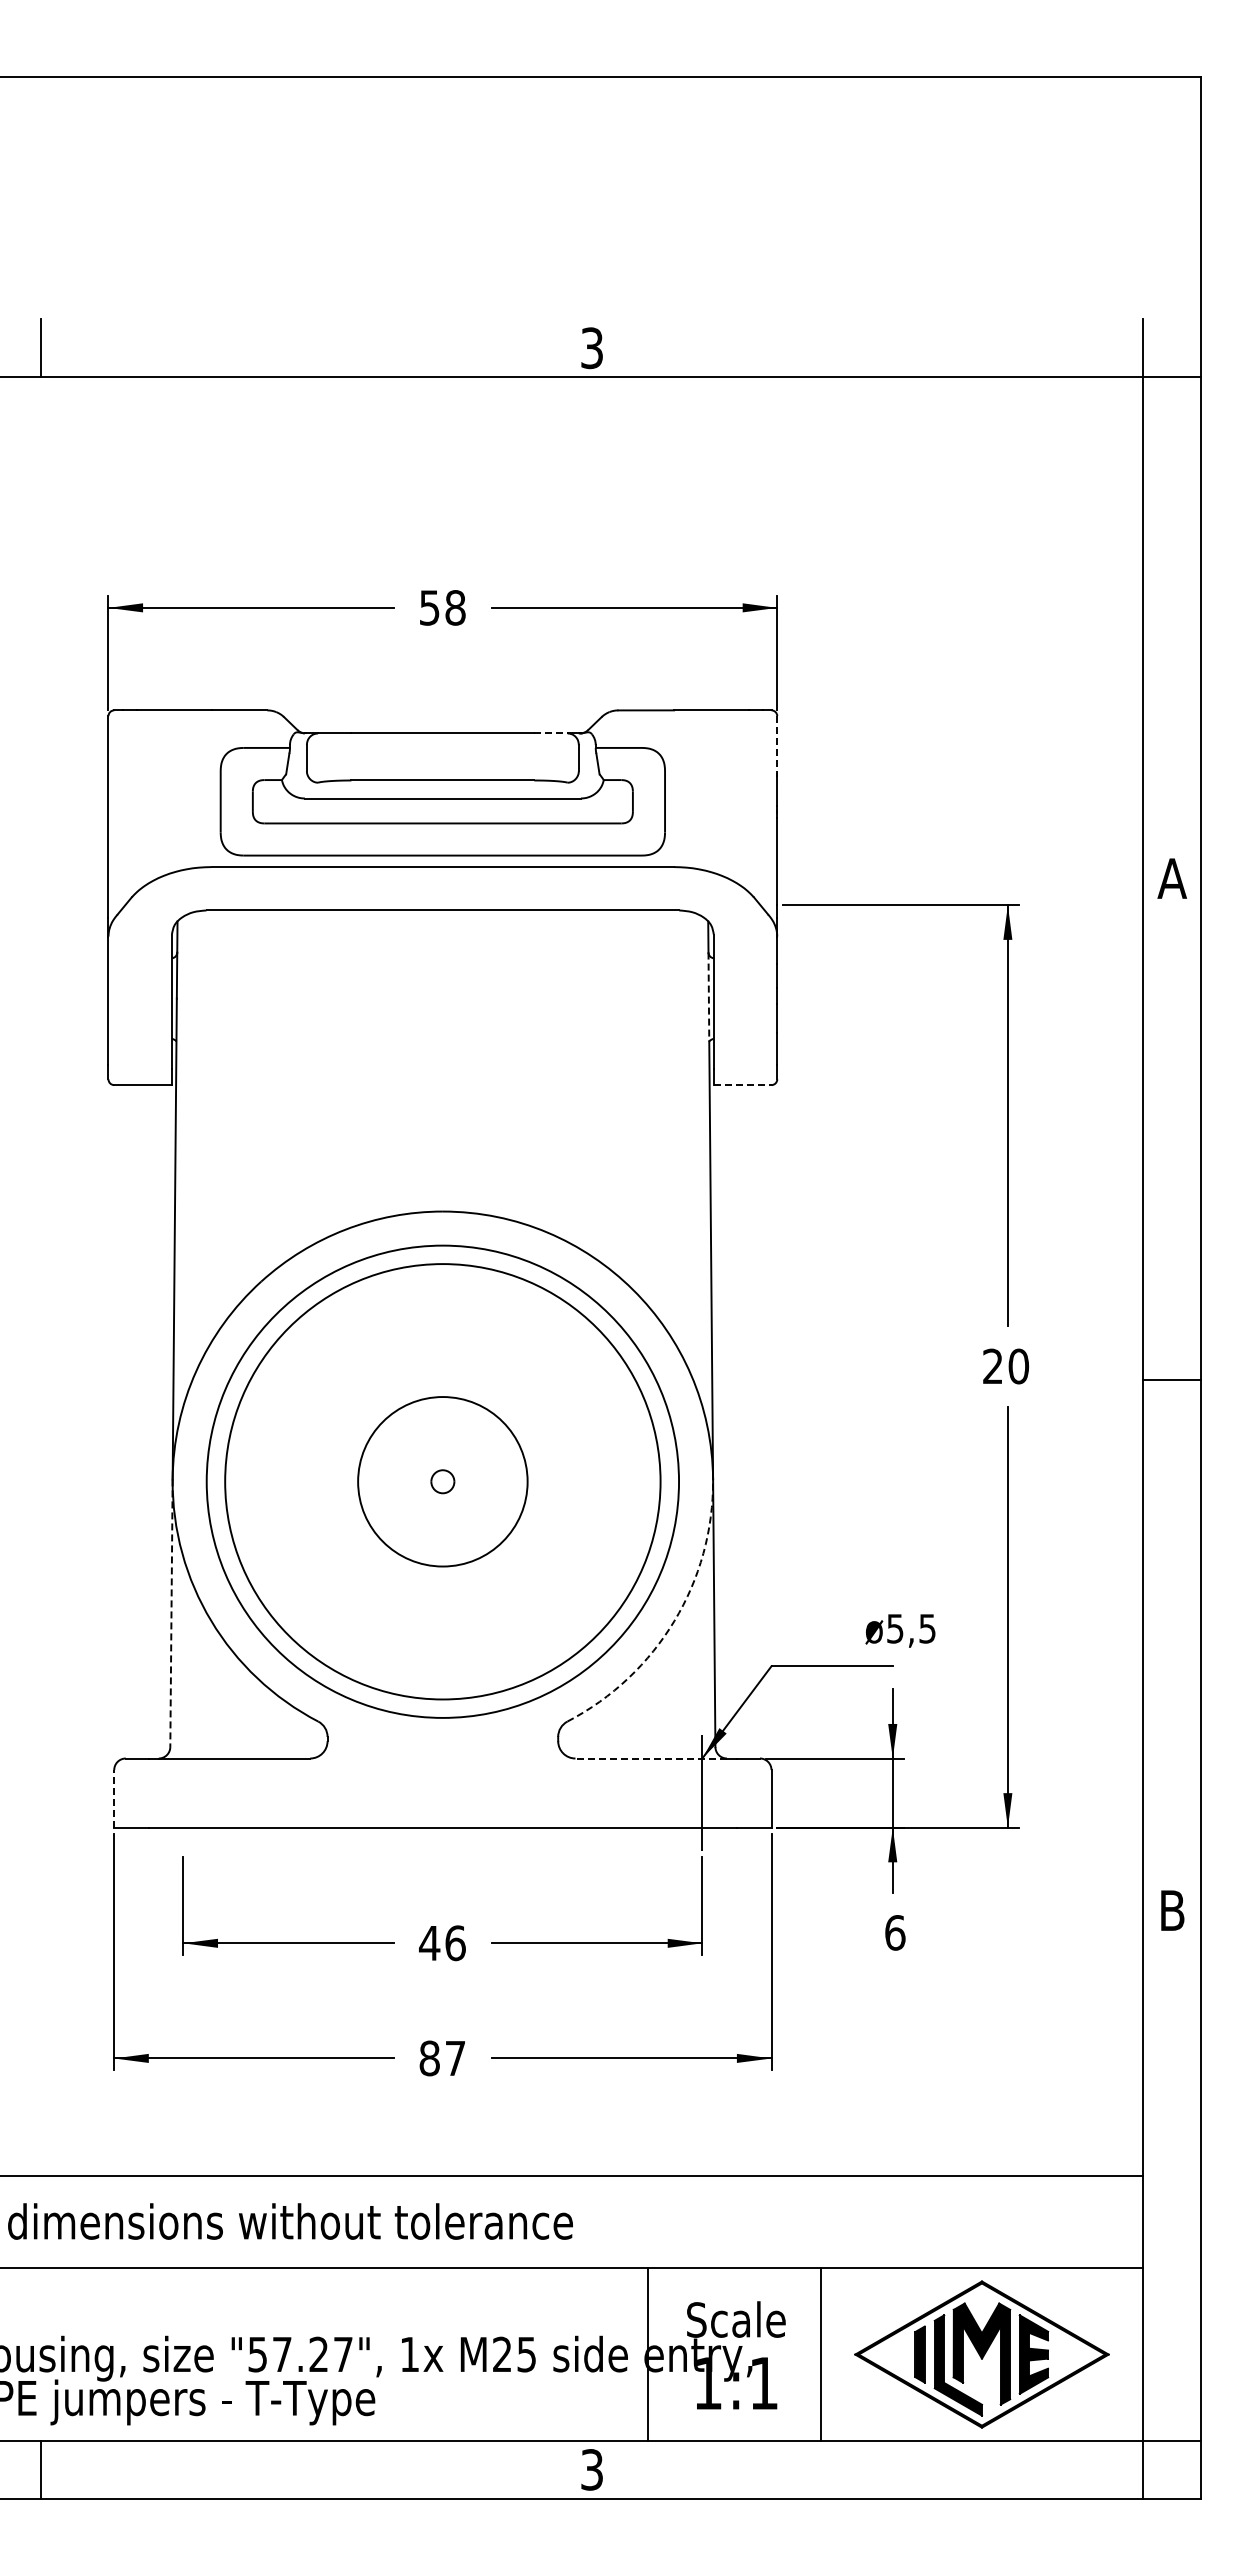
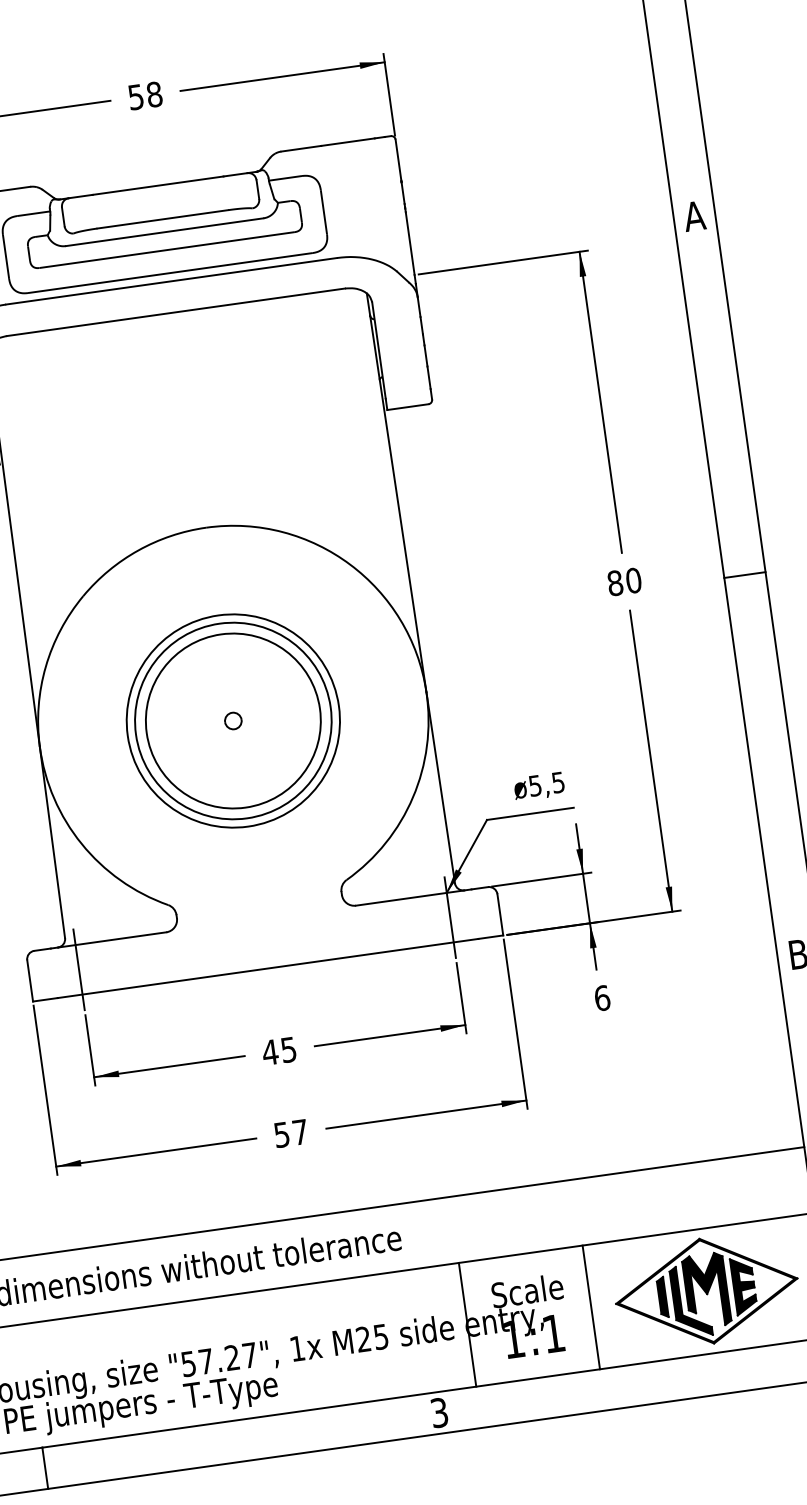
line: (551, 733) -> (235, 174), dashed -> solid
line: (777, 744) -> (398, 159), dashed -> solid
line: (708, 997) -> (374, 347), dashed -> solid
line: (742, 1085) -> (407, 407), dashed -> solid
text: (993, 1366) -> (615, 583), 20 -> 80
circle: (442, 1481) -> (233, 720), size x0.62
circle: (442, 1481) -> (233, 720), size x0.62
circle: (442, 1481) -> (233, 720), size x1.43
line: (171, 1613) -> (52, 842), dashed -> solid
arc: (674, 1621) -> (413, 797), dashed -> solid
text: (900, 1630) -> (539, 786), moved
line: (651, 1758) -> (410, 898), dashed -> solid
line: (183, 1792) -> (79, 969), added
line: (114, 1798) -> (30, 980), dashed -> solid
text: (455, 1943) -> (288, 1050), 46 -> 45
text: (429, 2058) -> (281, 1134), 87 -> 57

